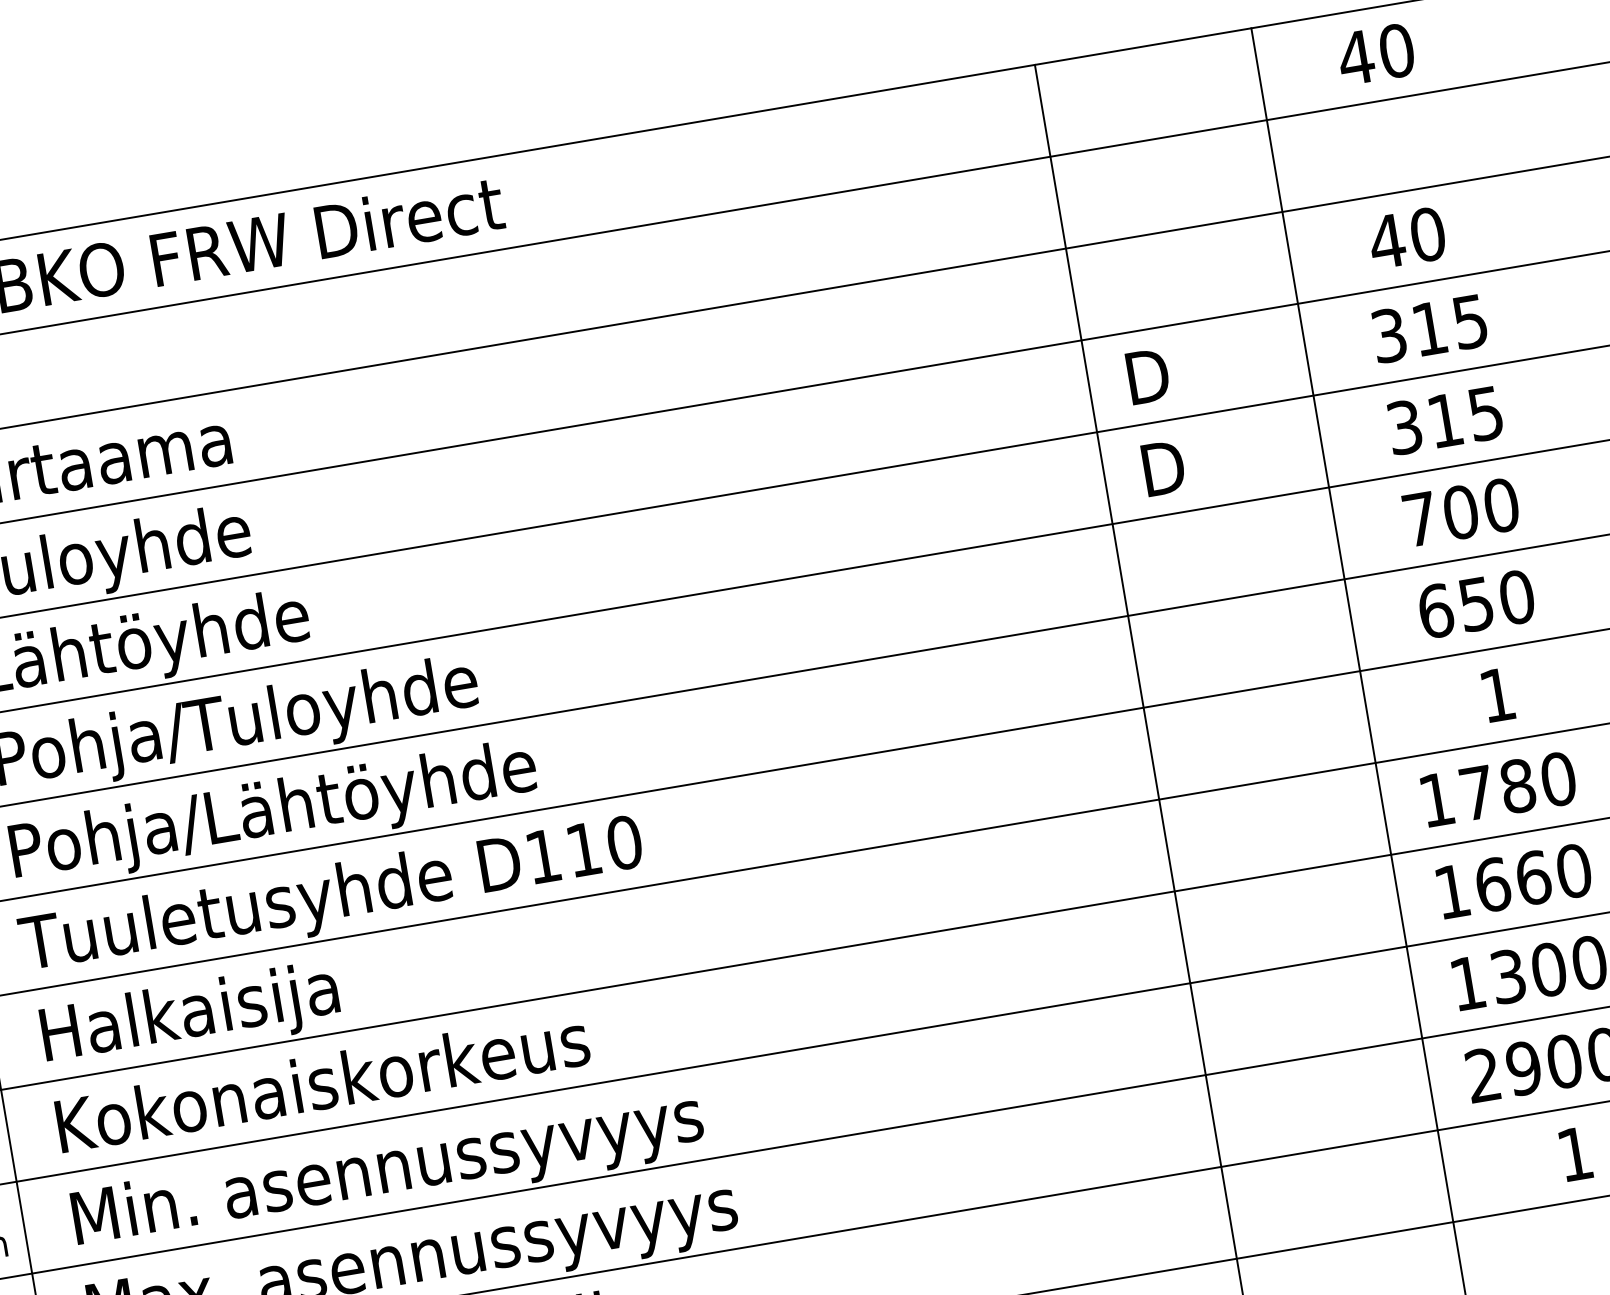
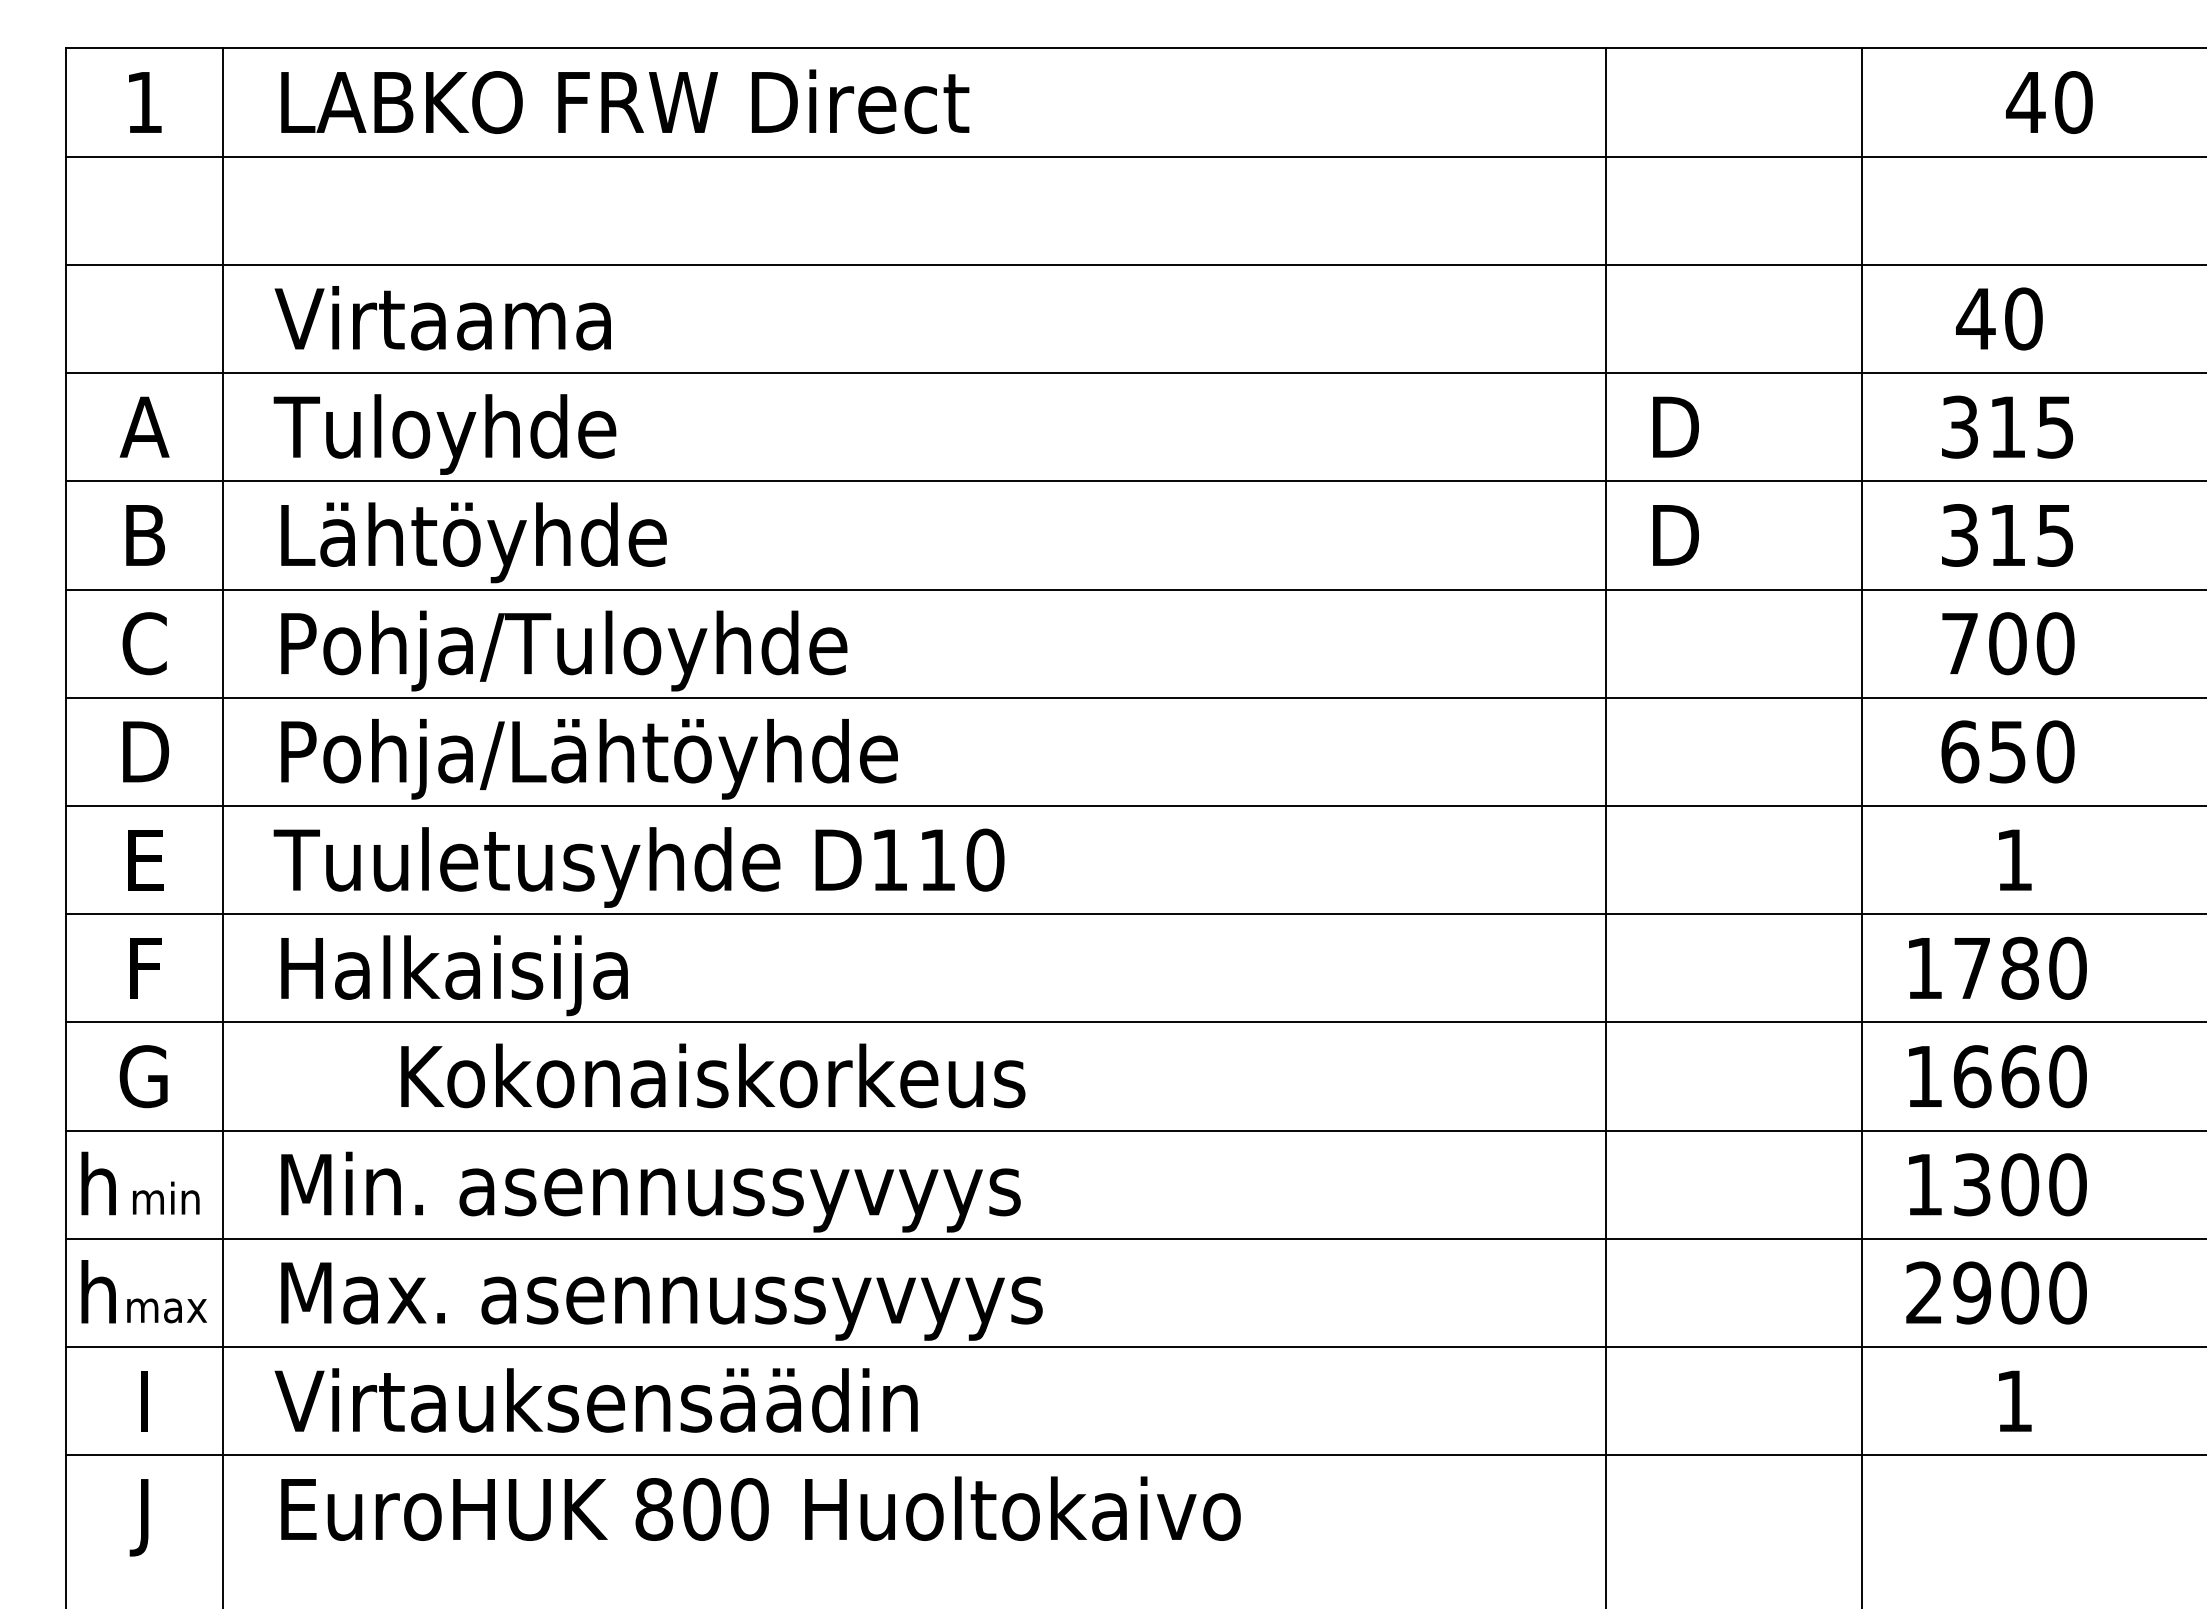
text: (1376, 54) -> (2049, 102), moved
text: (322, 1081) -> (713, 1075), moved

